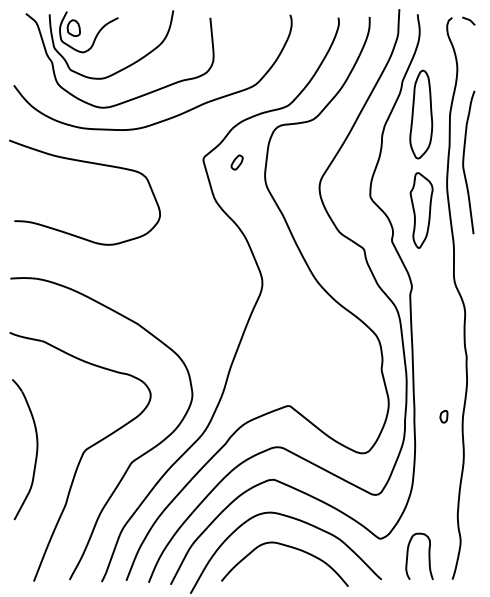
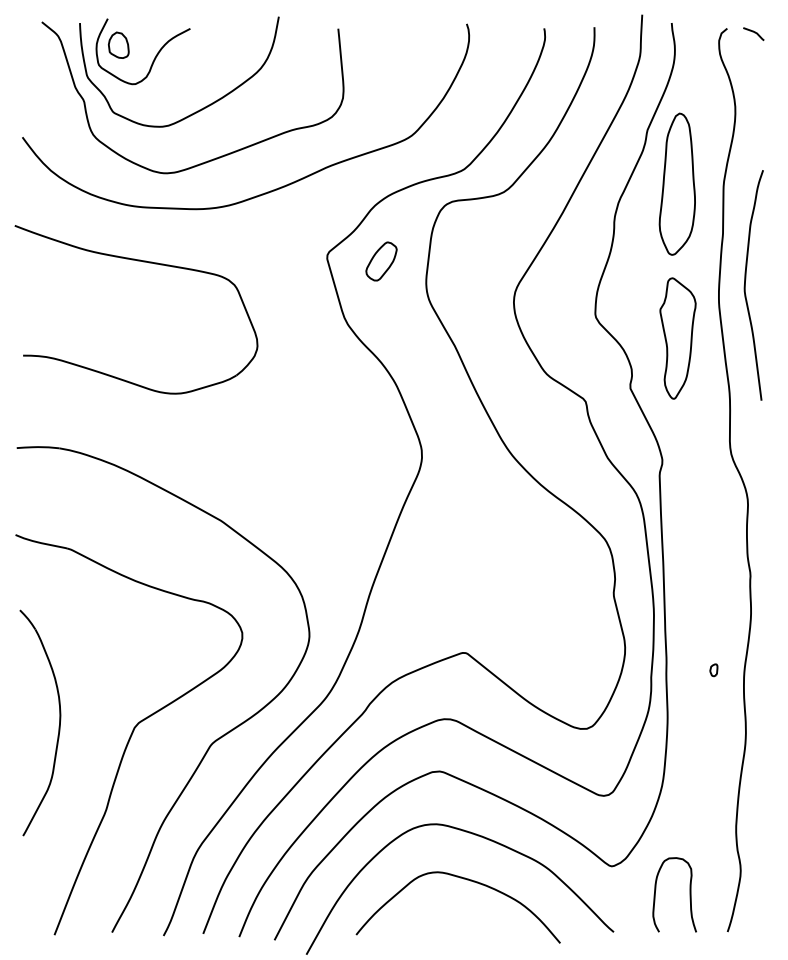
part: (236, 162) -> (380, 261), size x1.67
curve: (464, 162) -> (746, 285), moved
part: (443, 416) -> (713, 669), size x0.62

